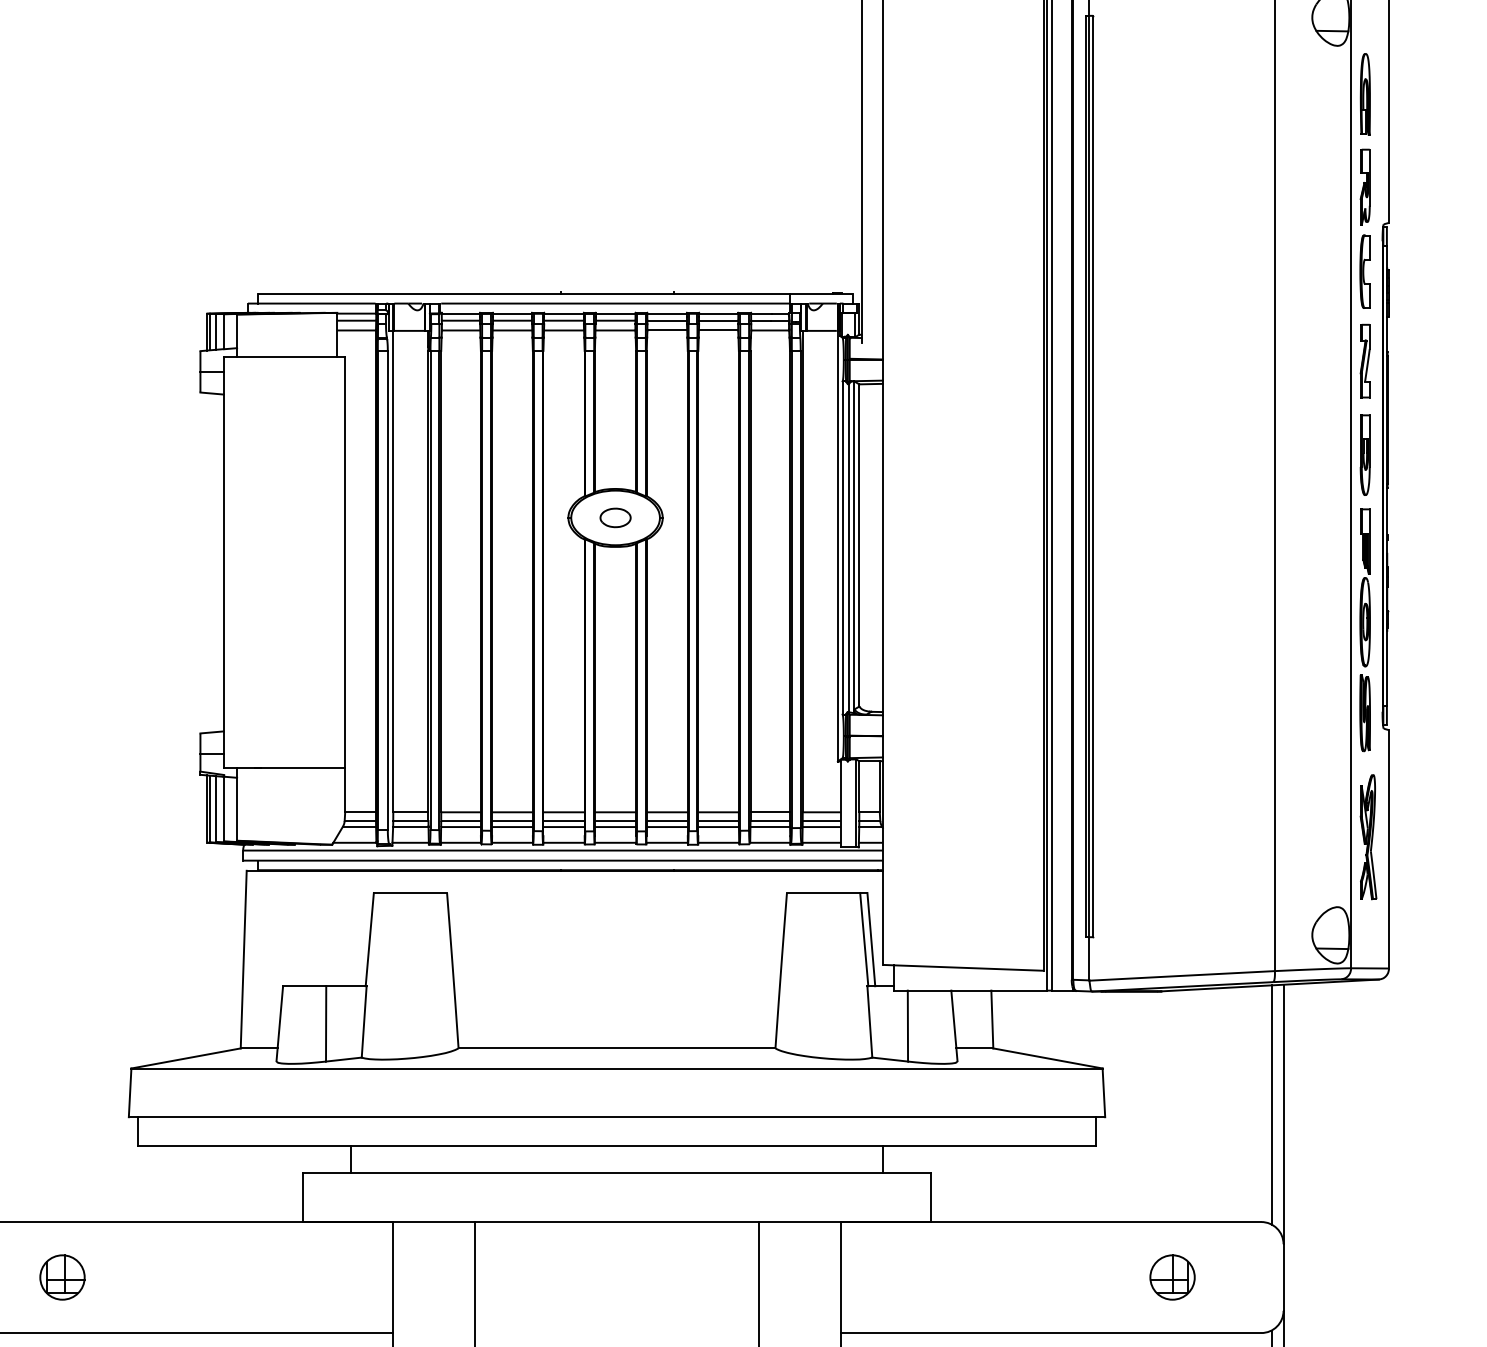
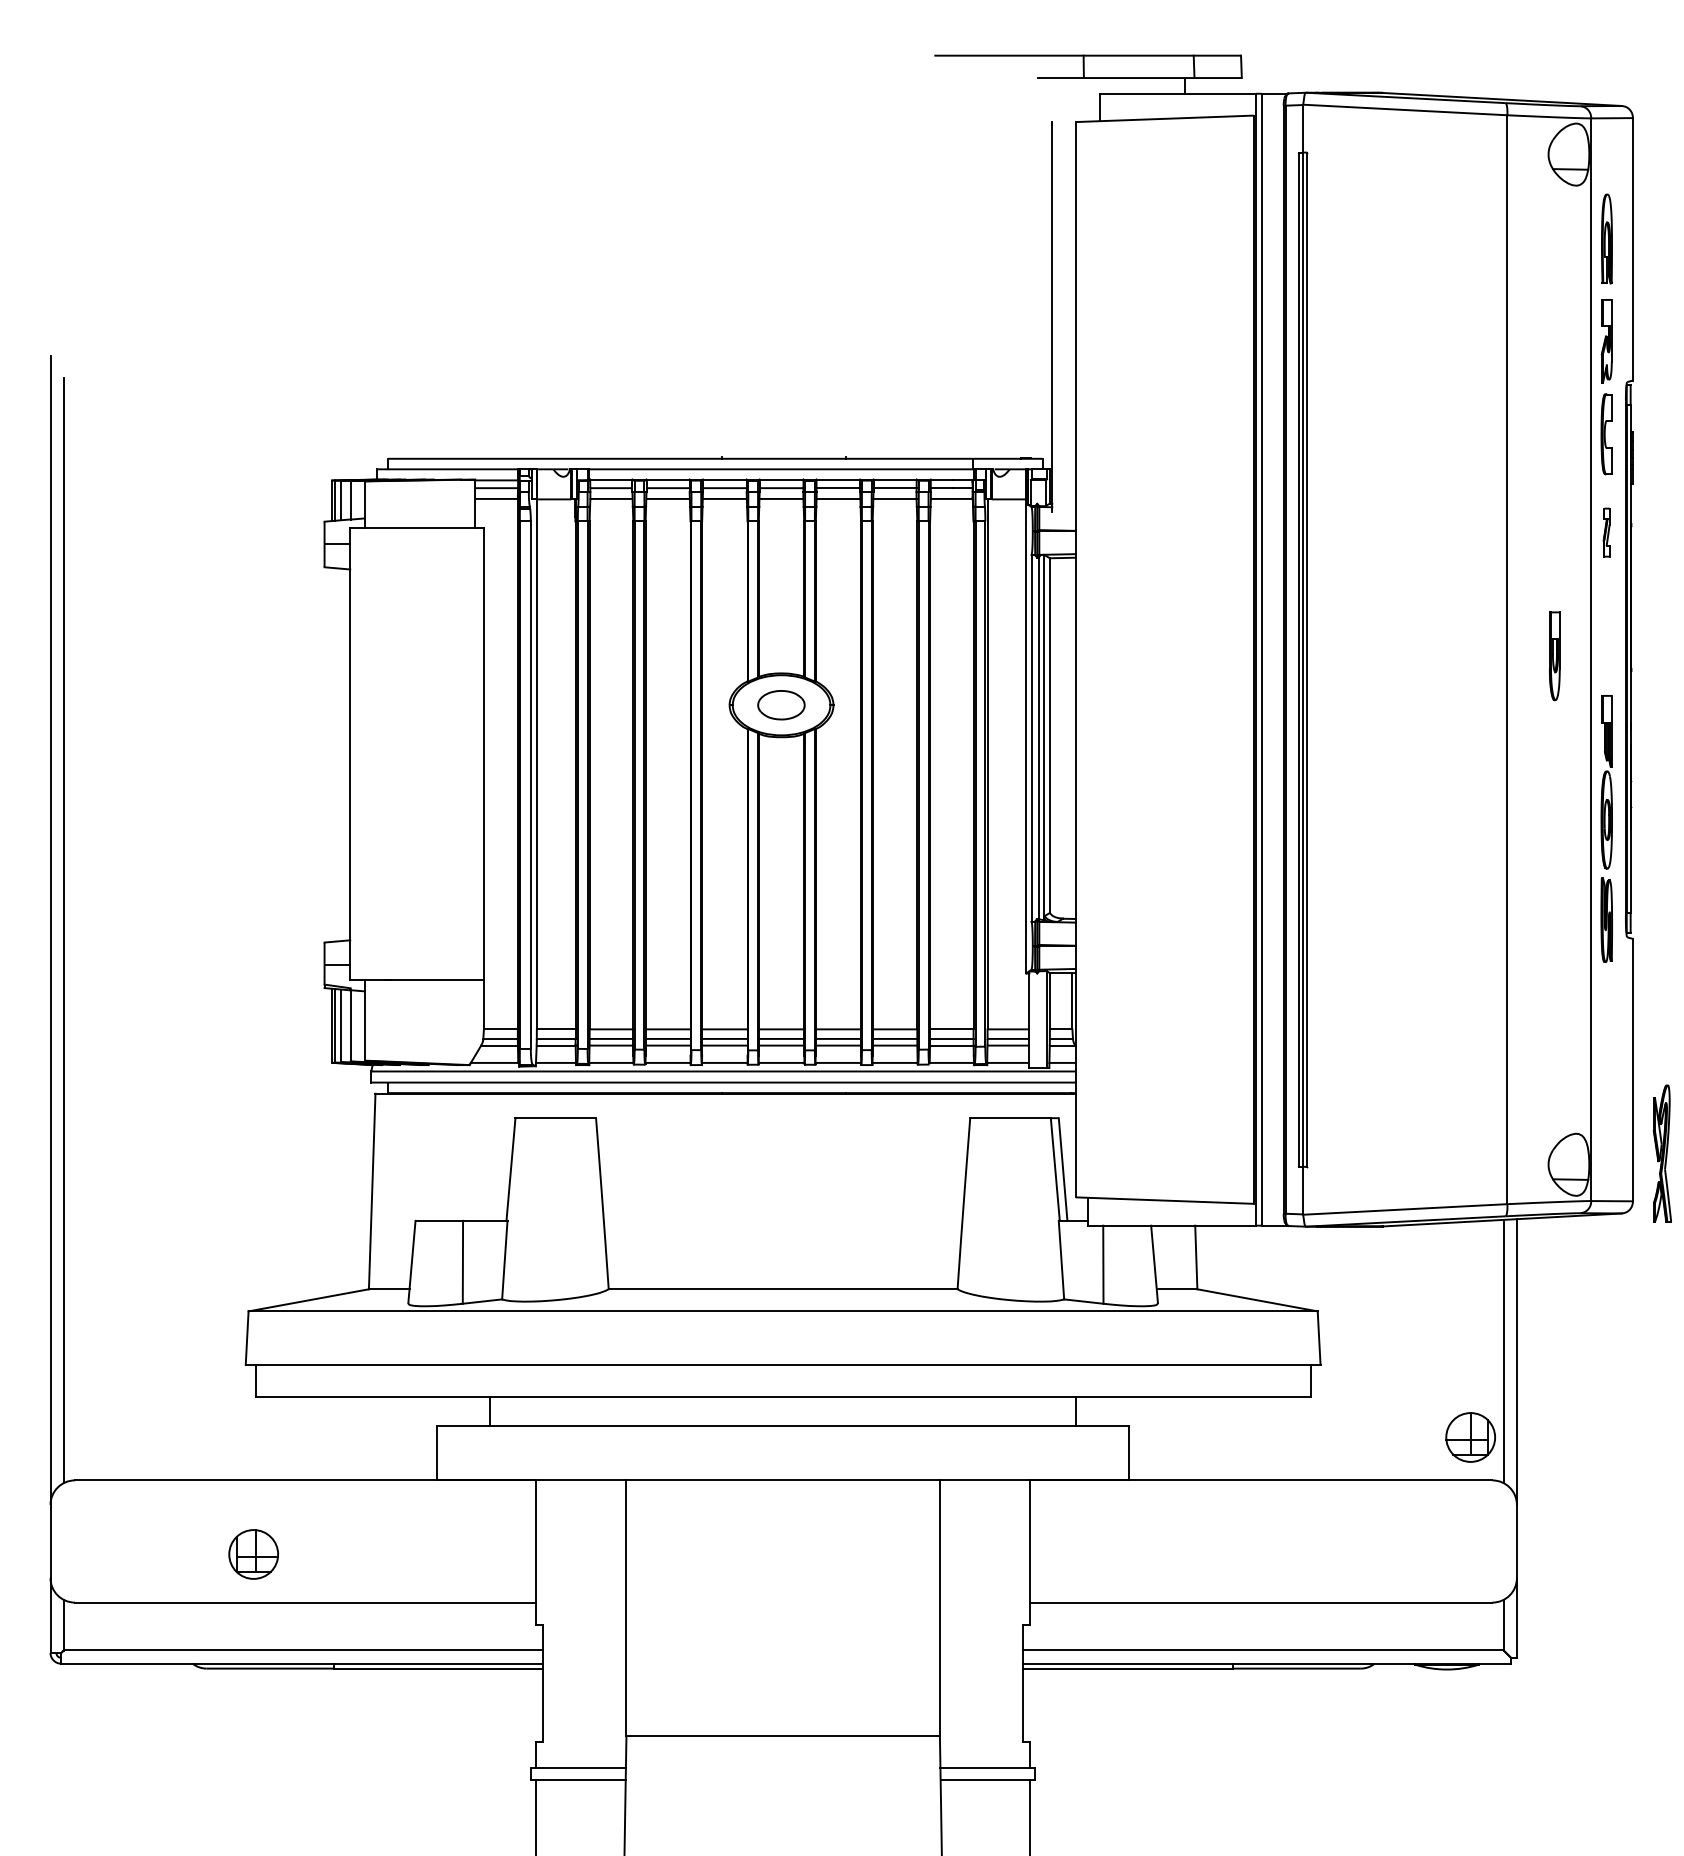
part: (1364, 360) -> (1606, 532), size x0.6
part: (1364, 455) -> (1554, 656), moved
part: (615, 518) -> (781, 705), size x1.4
part: (1367, 836) -> (1661, 1153), moved
part: (62, 1277) -> (253, 1554), moved
part: (1172, 1277) -> (1470, 1437), moved

